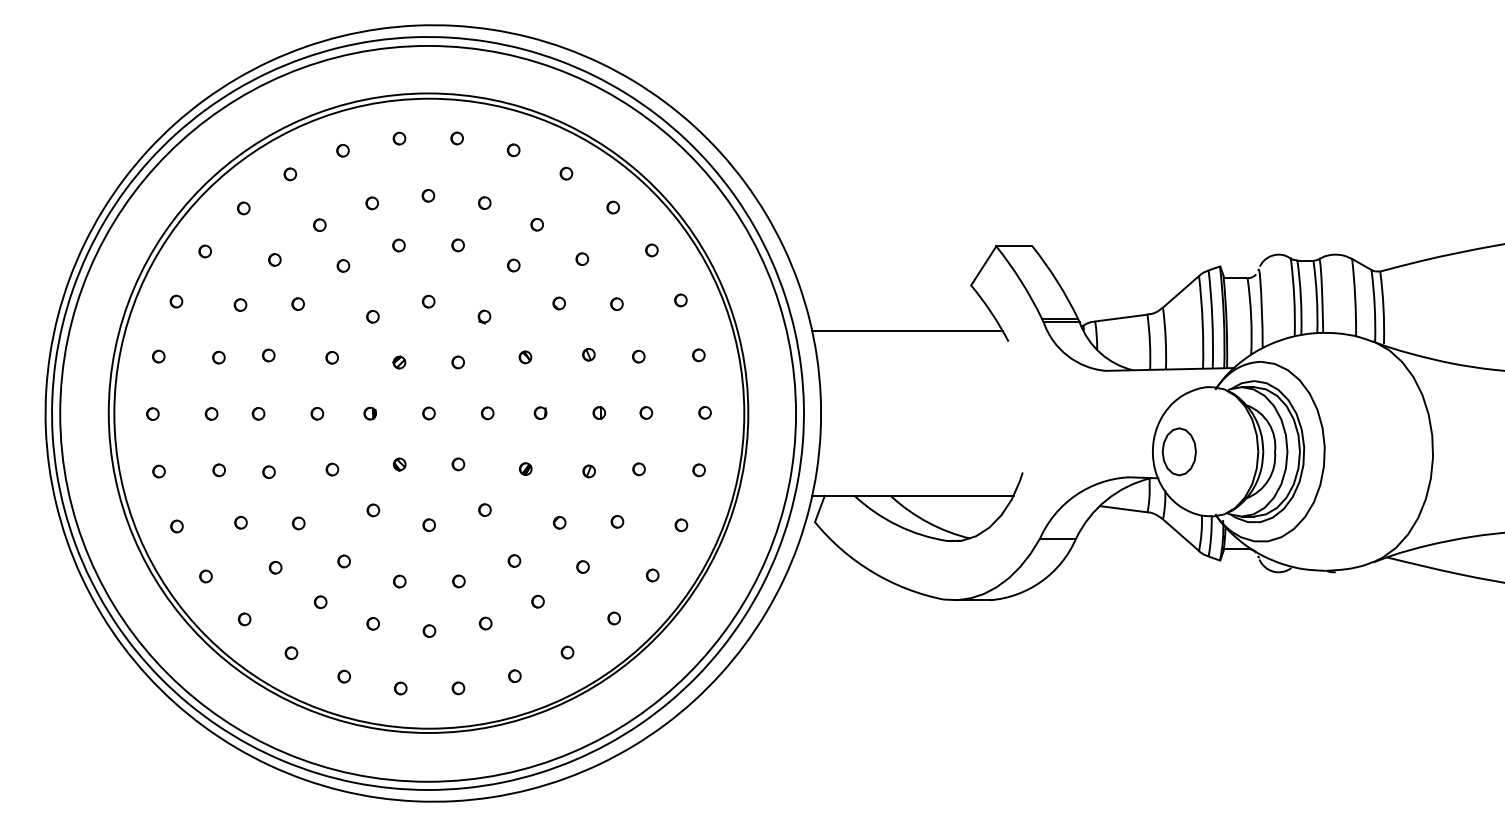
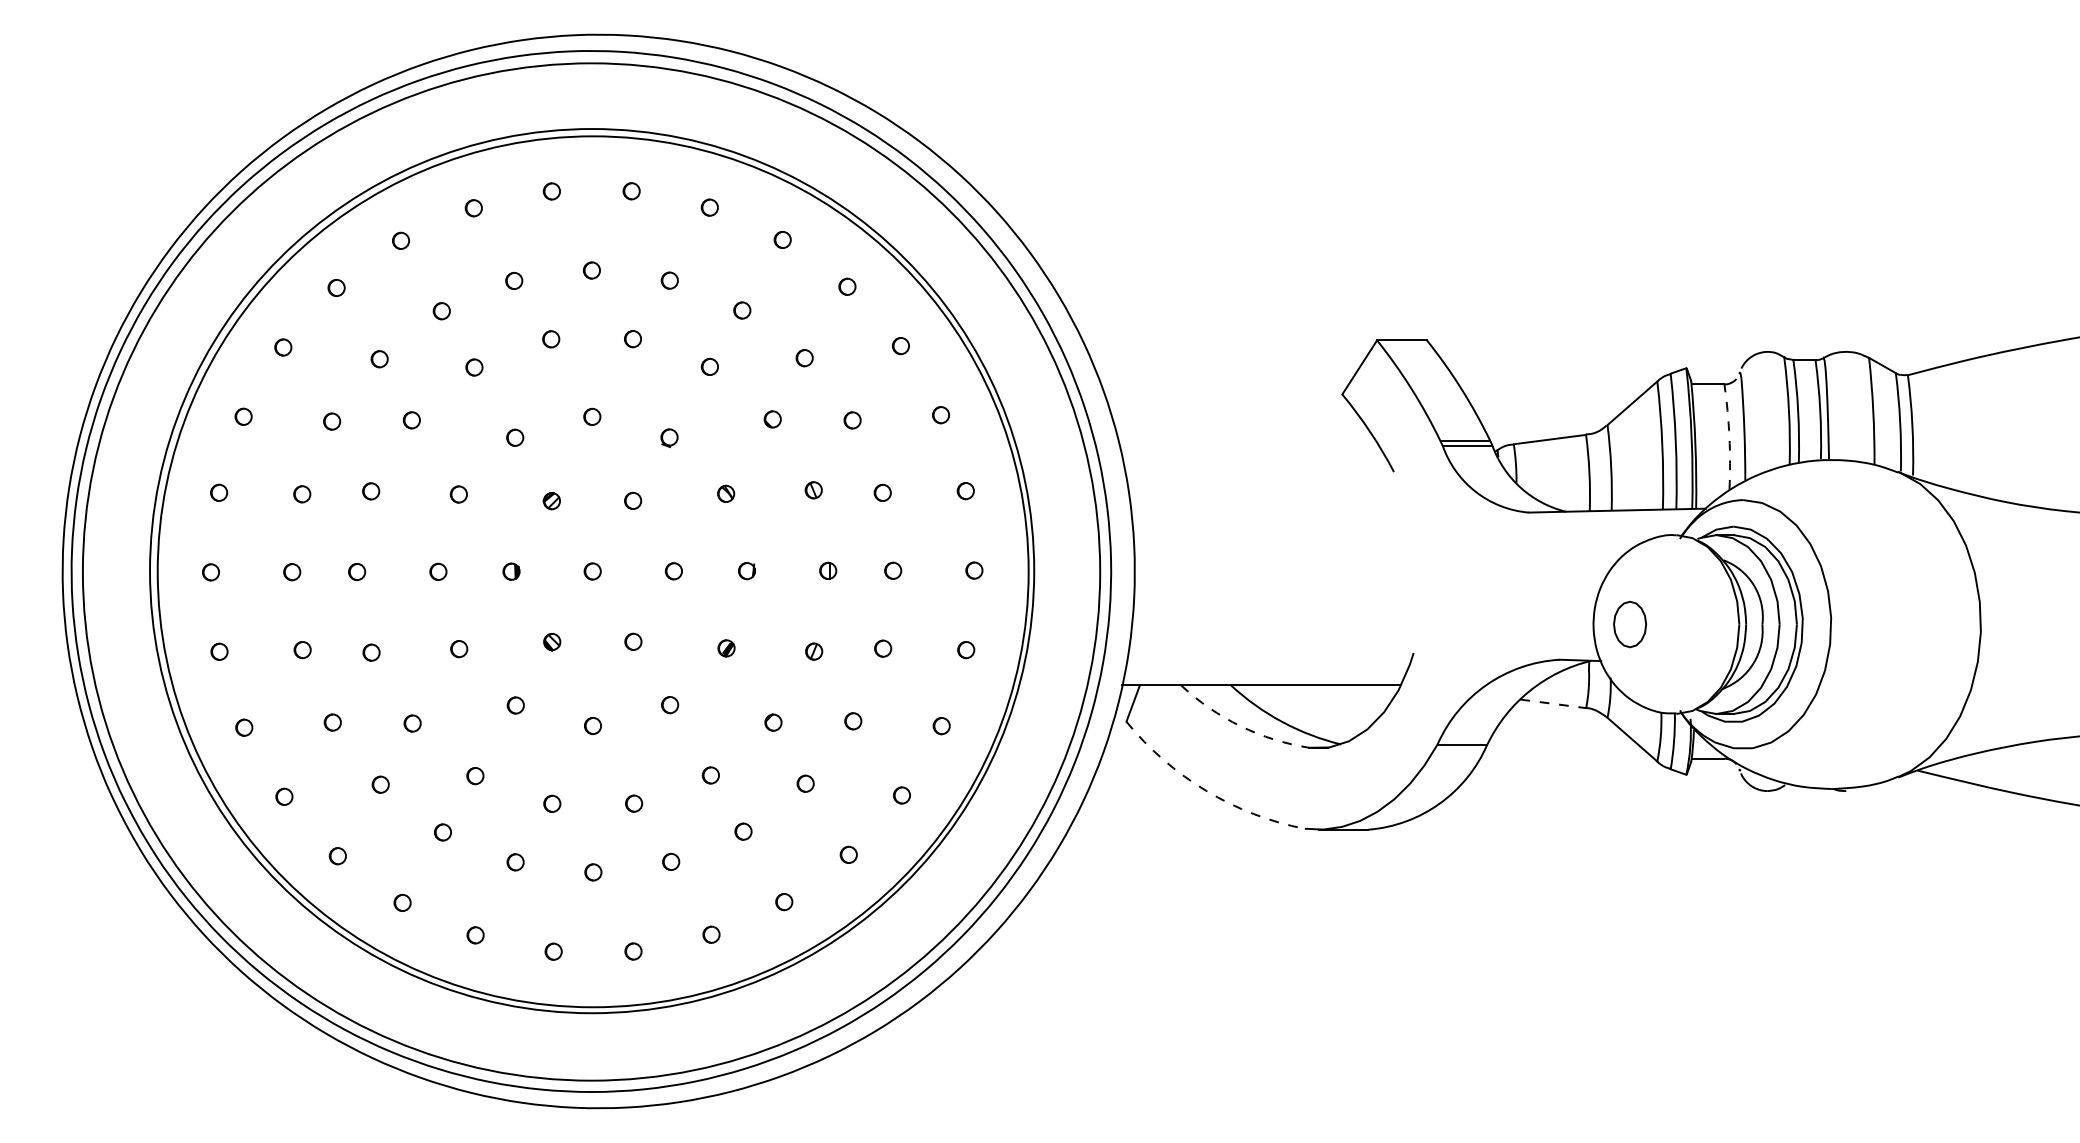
arc: (1251, 315) -> (1729, 436), solid -> dashed
line: (907, 331) -> (1254, 457), removed
part: (1178, 451) -> (1629, 624), size x0.7
line: (1123, 508) -> (1553, 703), solid -> dashed
arc: (897, 525) -> (1240, 726), solid -> dashed
arc: (872, 571) -> (1206, 790), solid -> dashed

